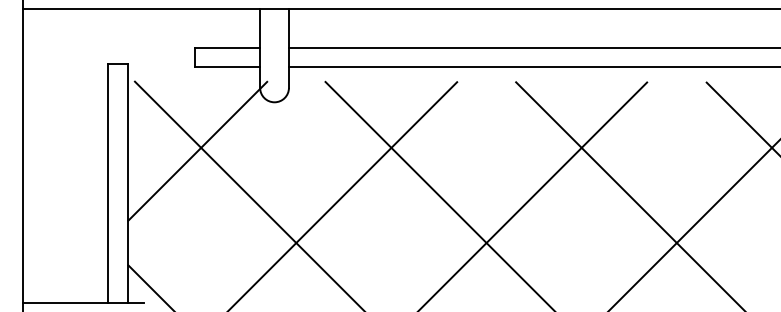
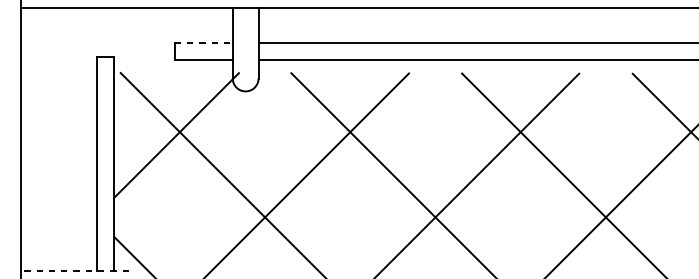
line: (228, 47) -> (204, 42), solid -> dashed
line: (83, 302) -> (74, 270), solid -> dashed

